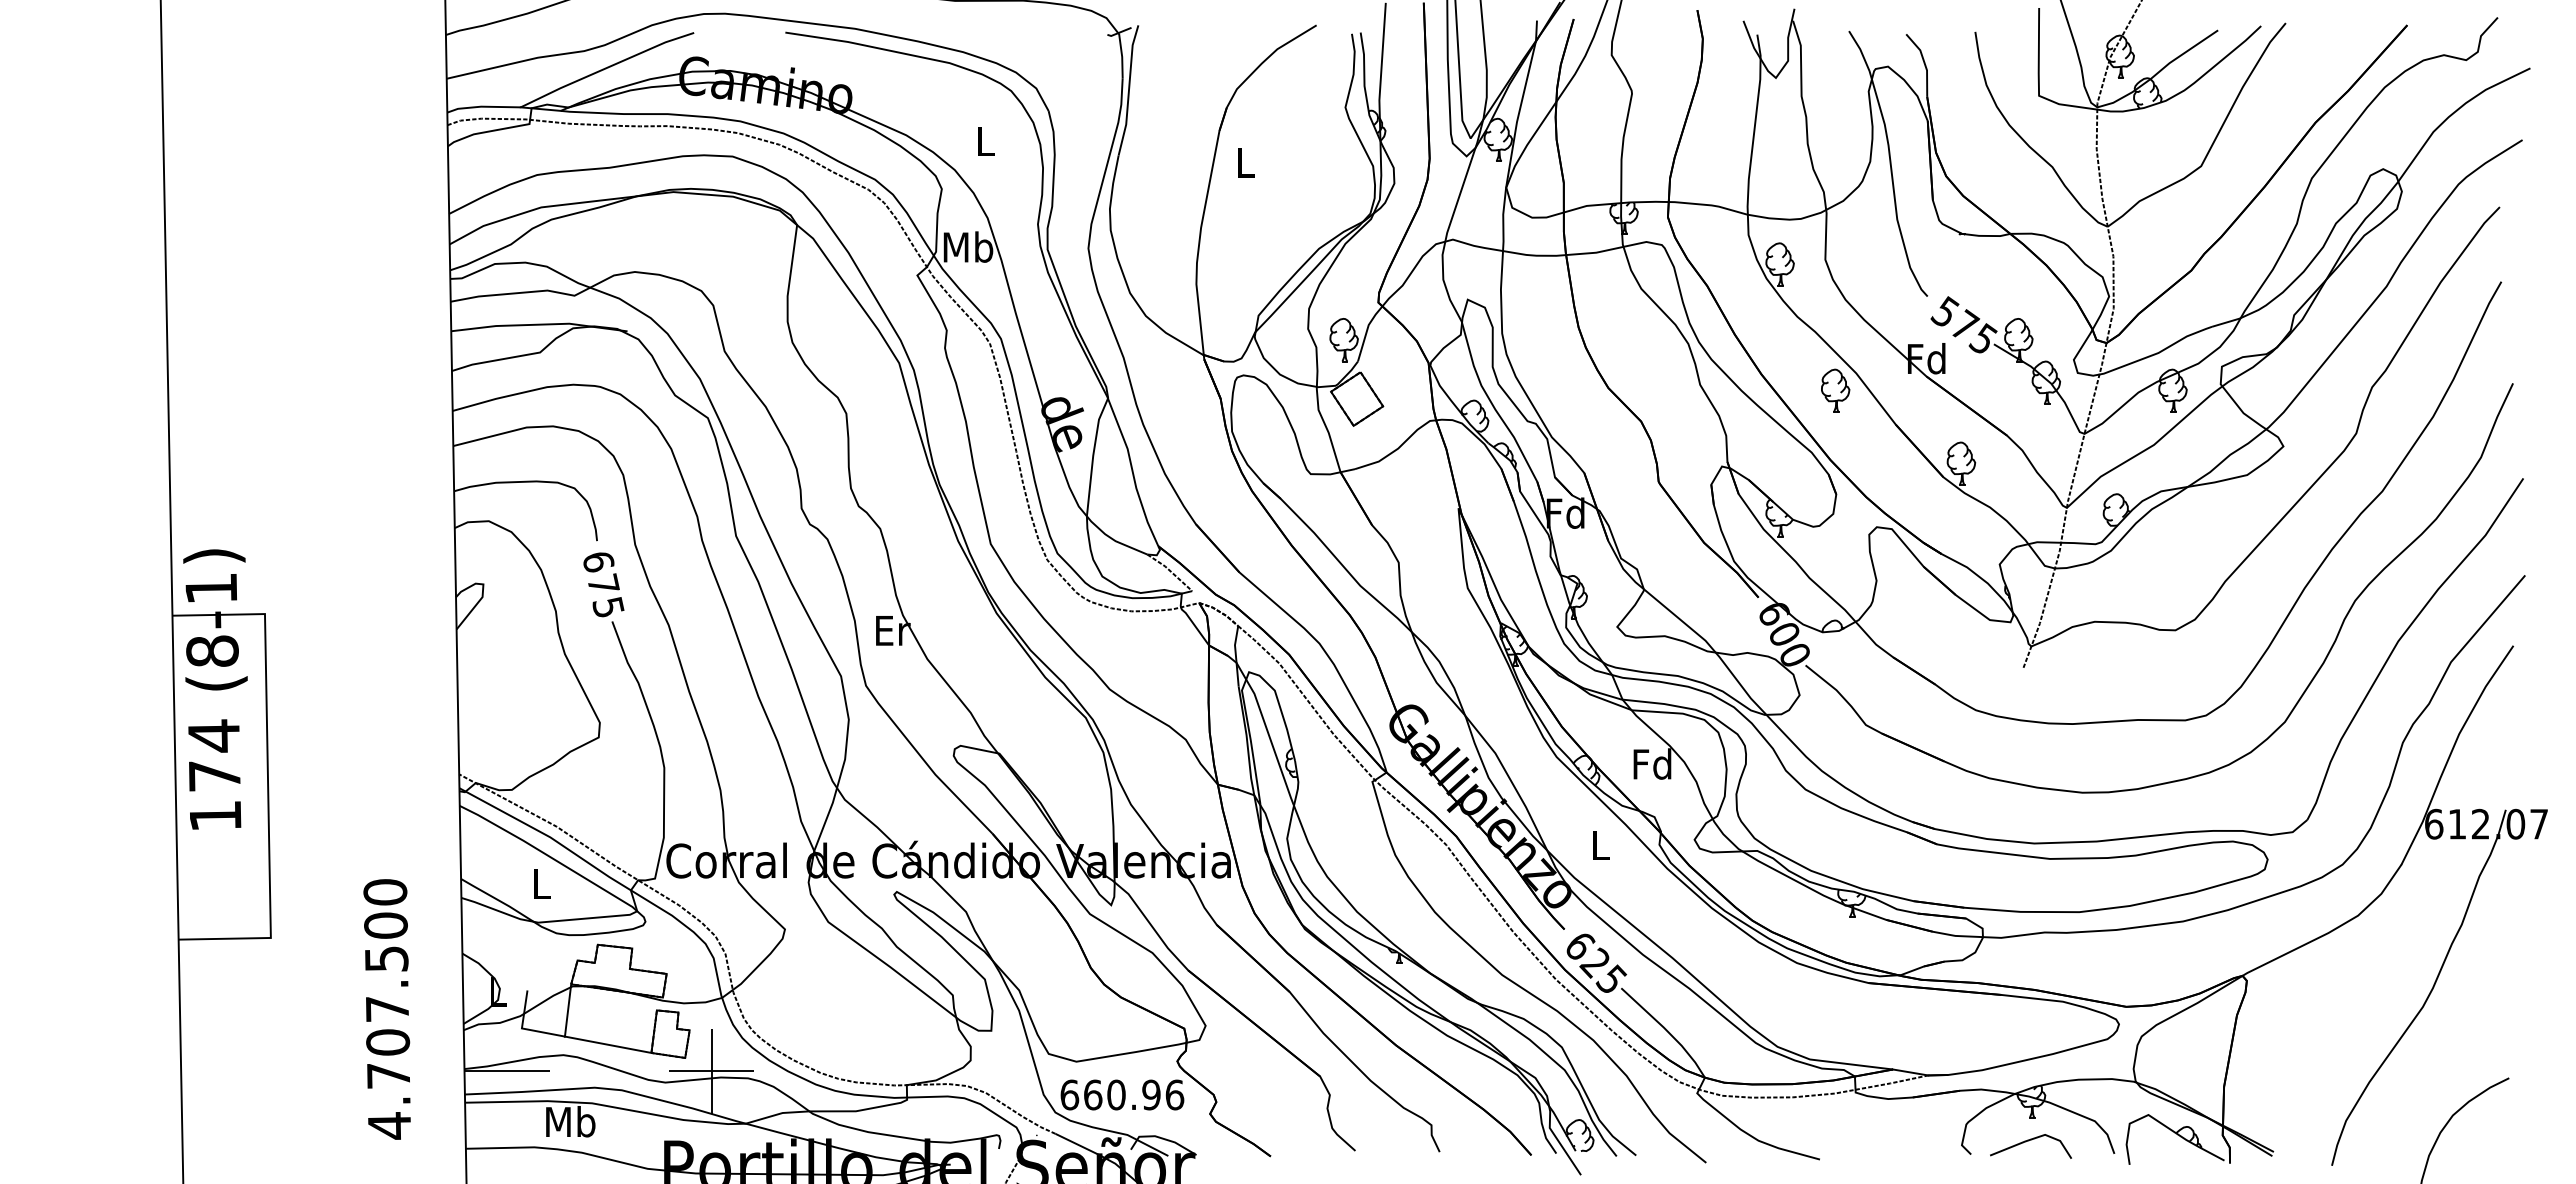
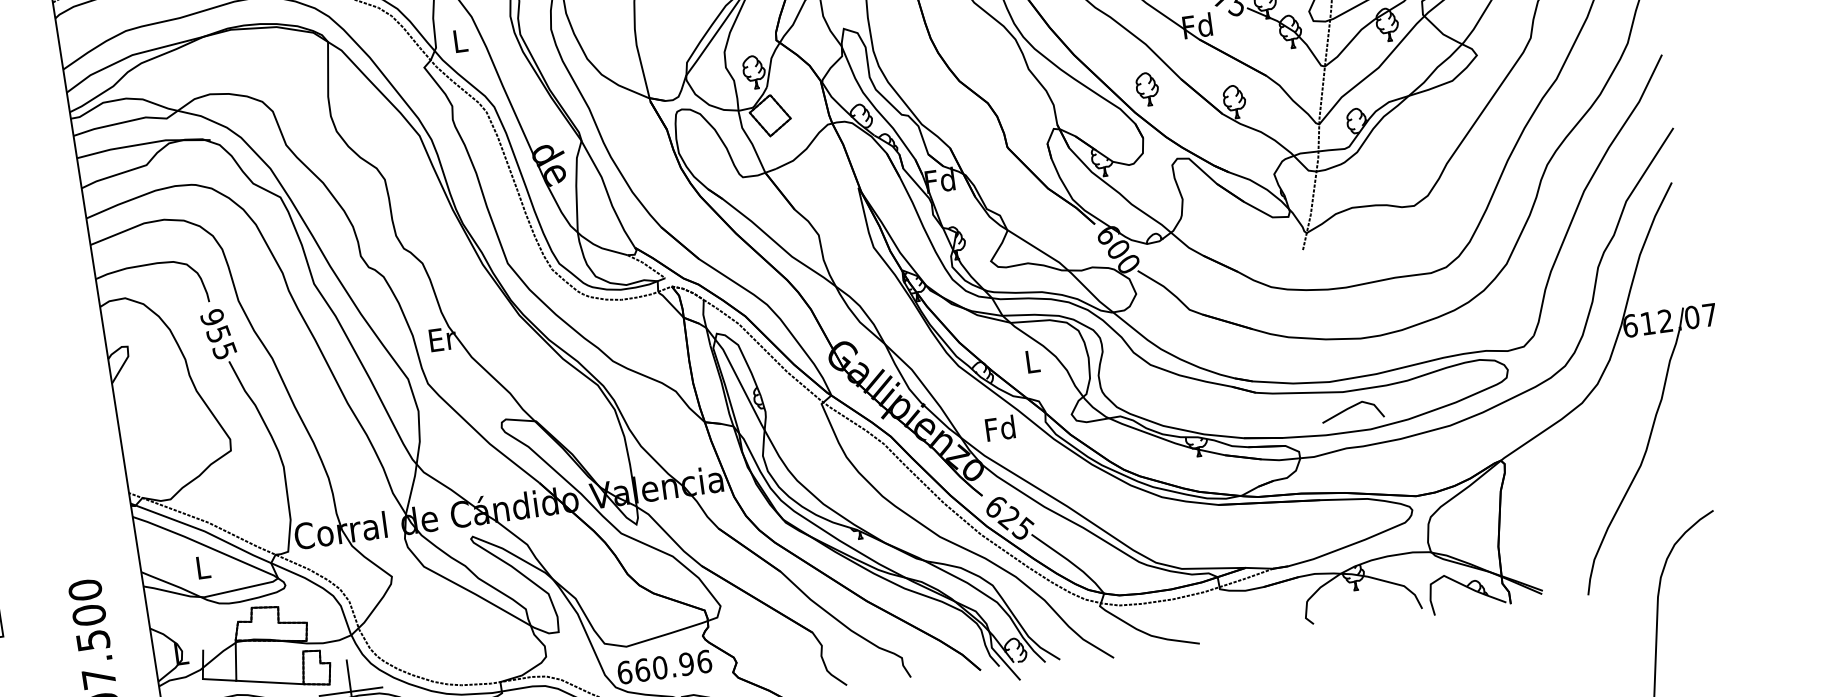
text: (968, 246) -> (460, 40), Mb -> L
part: (1835, 390) -> (1147, 89), moved
text: (600, 572) -> (215, 325), 675 -> 955
text: (1652, 763) -> (1031, 361), Fd -> L
text: (1599, 844) -> (1000, 427), L -> Fd
line: (2028, 1141) -> (1350, 408), moved

